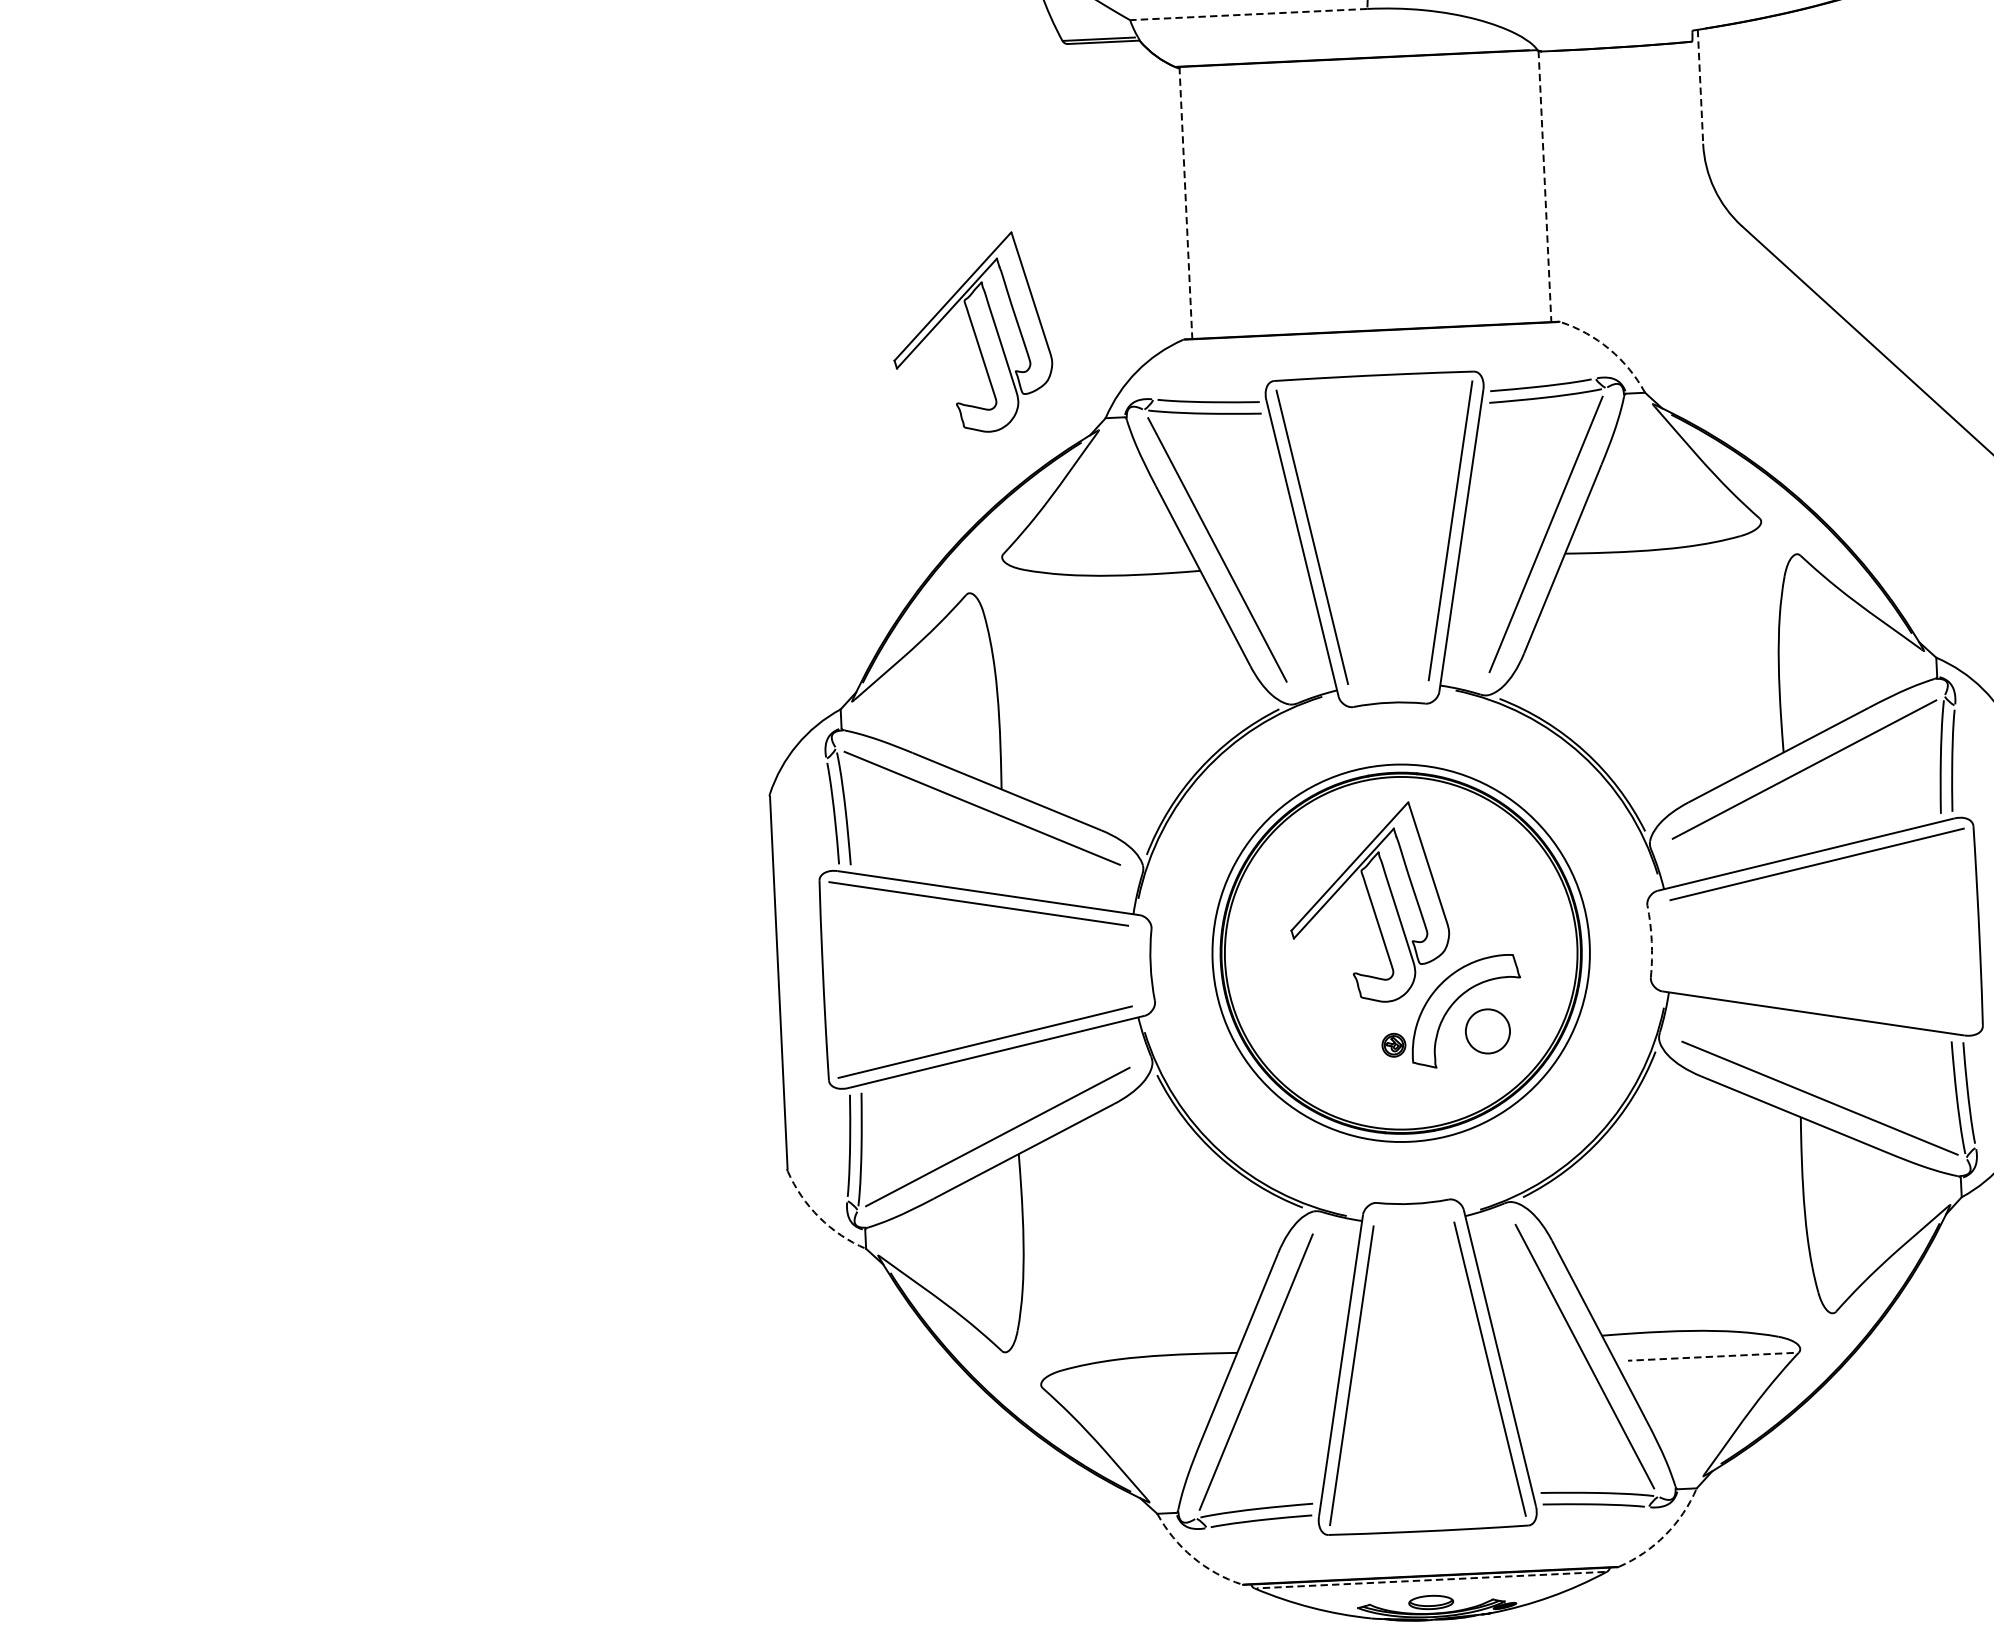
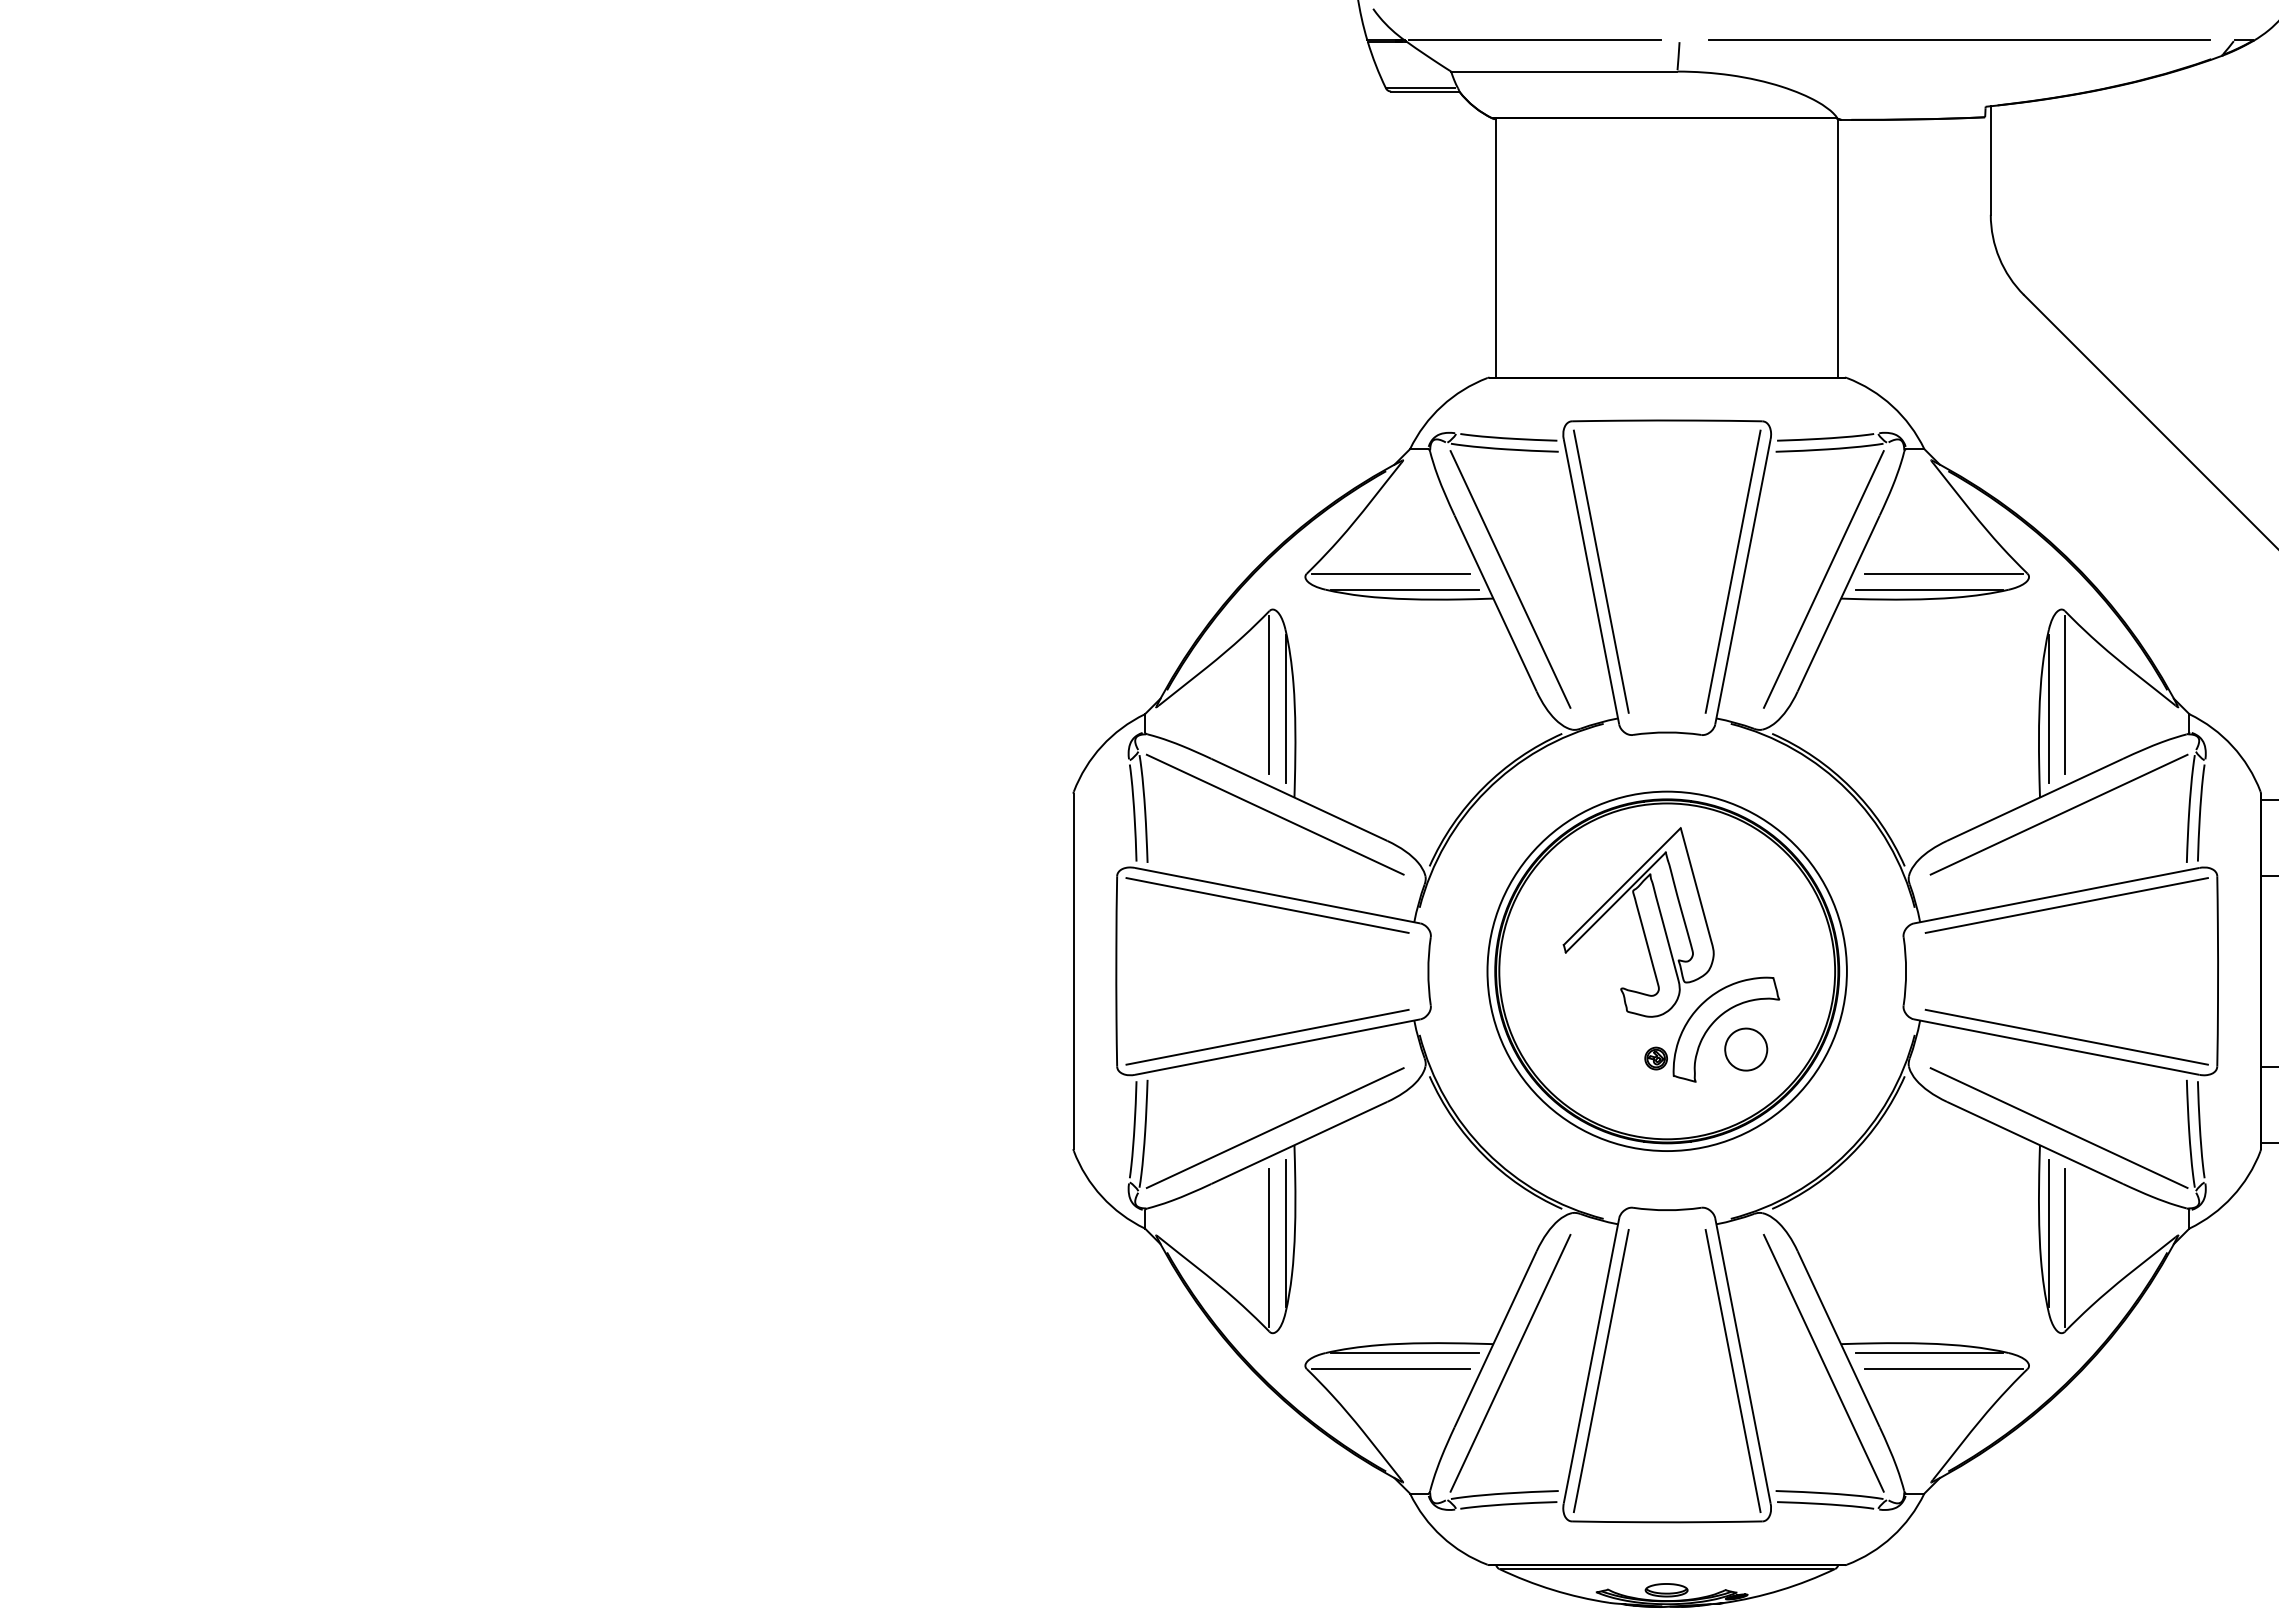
line: (1247, 14) -> (1563, 71), dashed -> solid
line: (1700, 87) -> (1990, 161), dashed -> solid
line: (1545, 186) -> (1838, 248), dashed -> solid
line: (1186, 203) -> (1496, 248), dashed -> solid
part: (971, 333) -> (1286, 362), removed
arc: (1609, 349) -> (1892, 406), dashed -> solid
line: (1671, 522) -> (1943, 573), added
line: (1657, 539) -> (1929, 589), added
line: (1091, 549) -> (1390, 573), added
line: (1106, 565) -> (1404, 589), added
line: (1804, 643) -> (2064, 694), added
line: (1788, 658) -> (2048, 708), added
line: (970, 682) -> (1269, 694), added
line: (987, 696) -> (1285, 708), added
arc: (1652, 941) -> (1906, 971), dashed -> solid
line: (1823, 1001) -> (2066, 1036), added
line: (1814, 1209) -> (2048, 1233), added
arc: (818, 1217) -> (1101, 1196), dashed -> solid
line: (1831, 1223) -> (2064, 1247), added
line: (1013, 1247) -> (1285, 1233), added
line: (997, 1262) -> (1269, 1247), added
line: (1695, 1341) -> (1929, 1353), added
line: (1710, 1357) -> (1943, 1369), dashed -> solid
line: (1144, 1367) -> (1404, 1353), added
line: (1130, 1384) -> (1390, 1369), added
arc: (1665, 1534) -> (1892, 1536), dashed -> solid
arc: (1192, 1557) -> (1441, 1536), dashed -> solid
line: (1431, 1580) -> (1667, 1569), dashed -> solid

